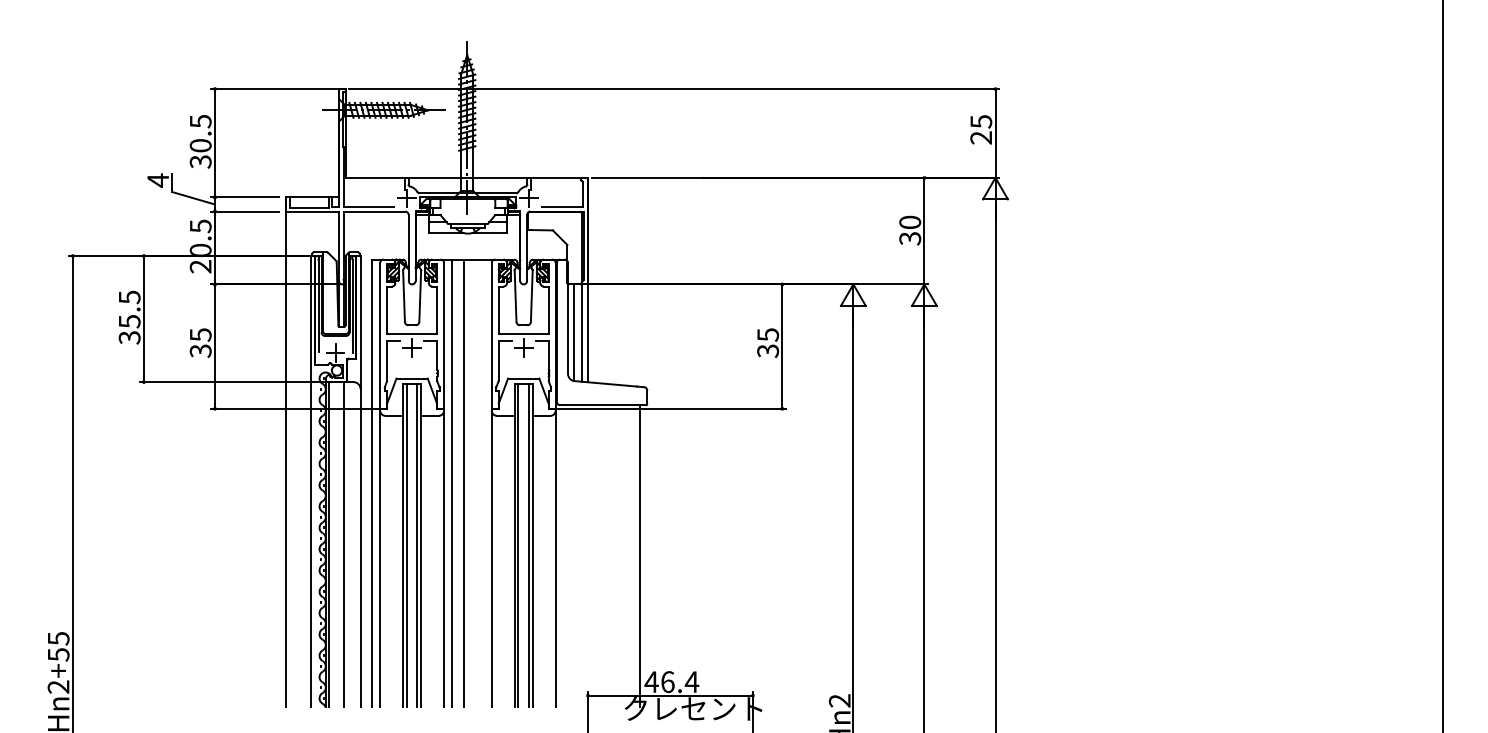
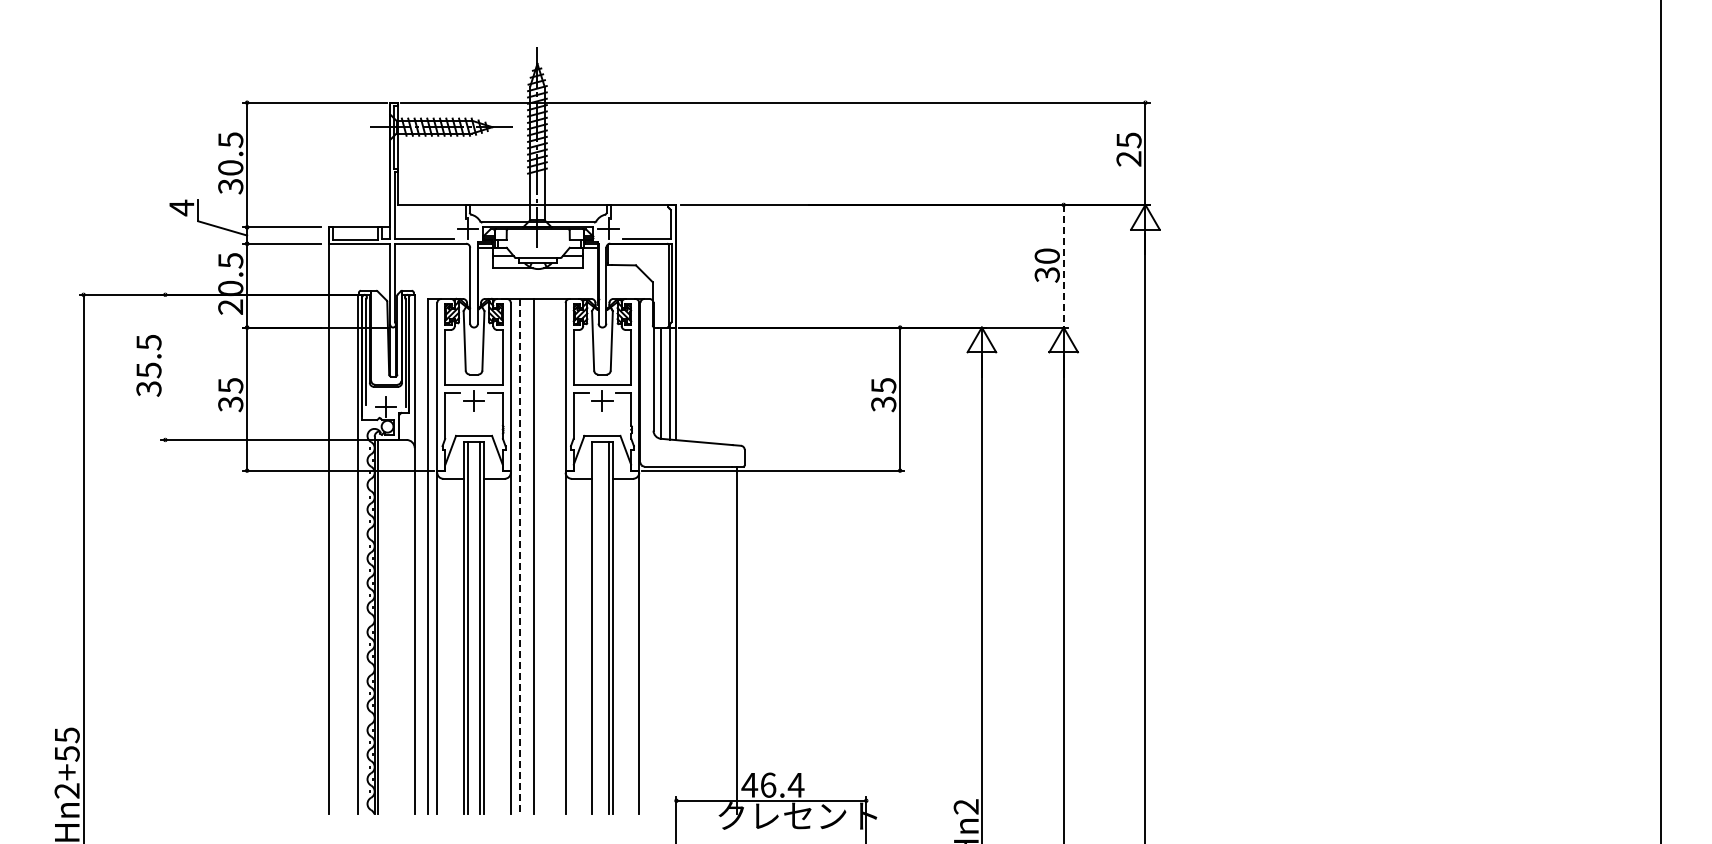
line: (924, 231) -> (1063, 266), solid -> dashed
line: (144, 318) -> (165, 366), removed
line: (451, 483) -> (519, 556), solid -> dashed
line: (343, 544) -> (395, 626), removed
line: (518, 545) -> (596, 628), removed

